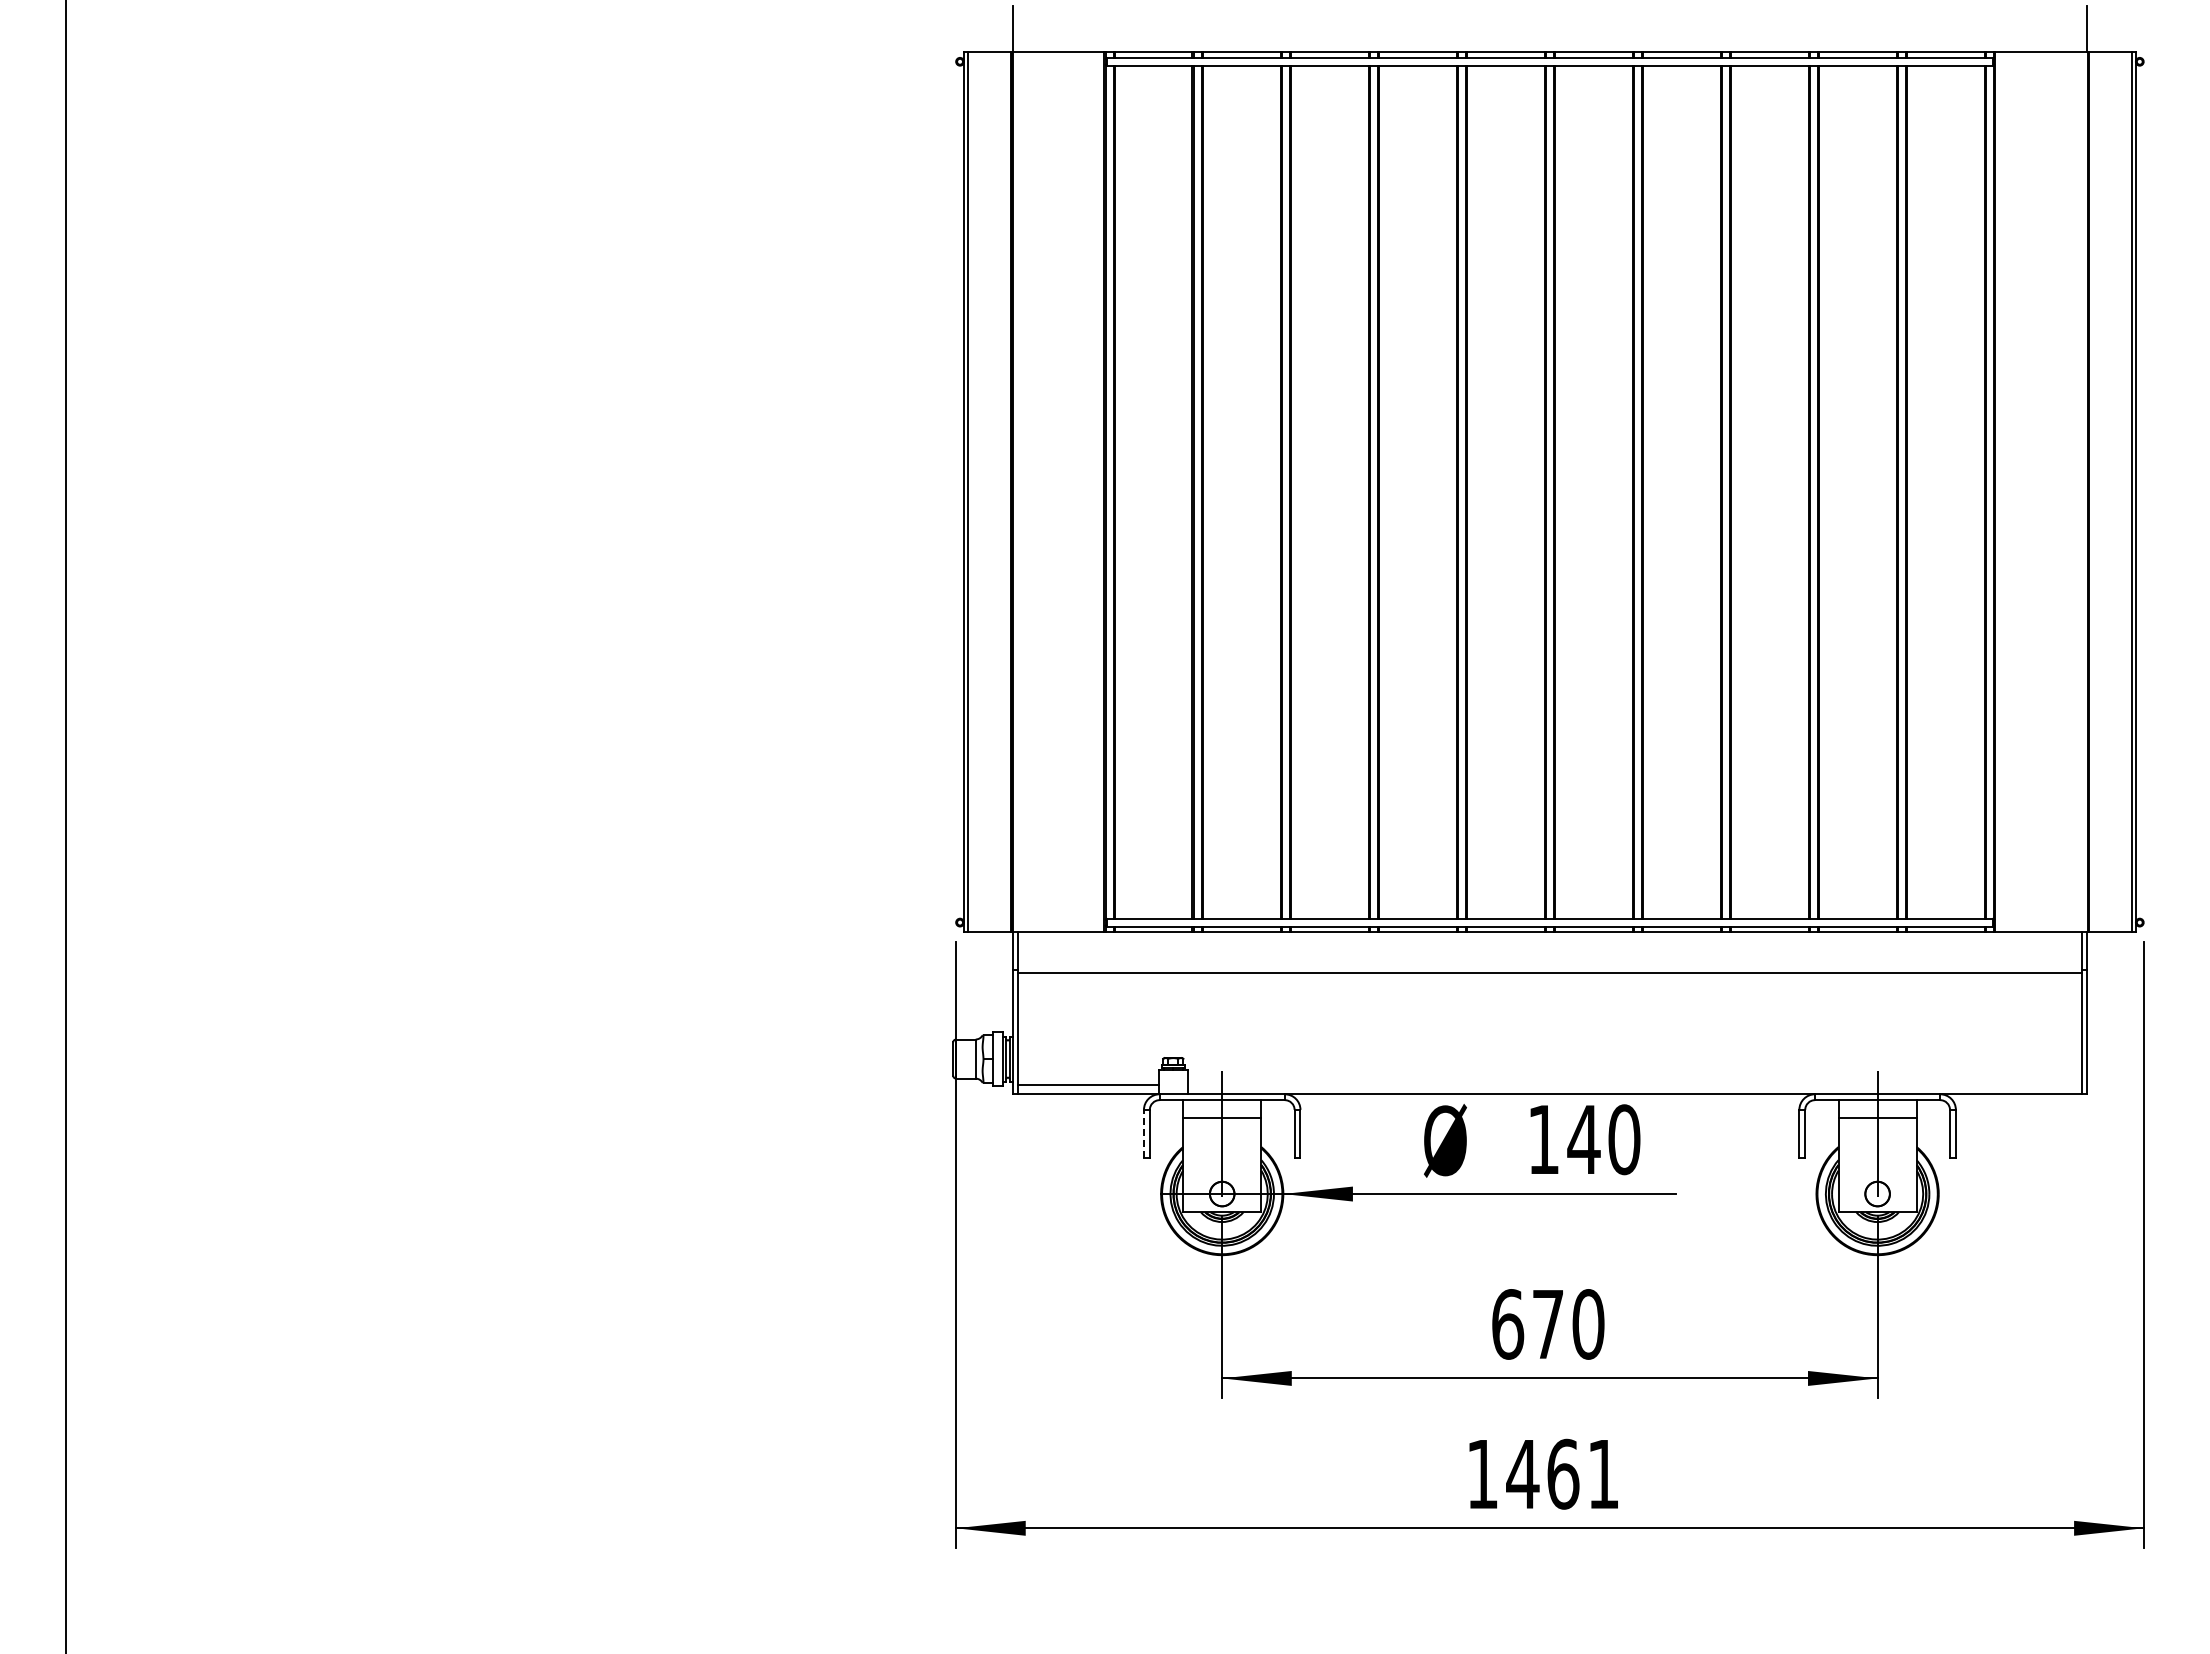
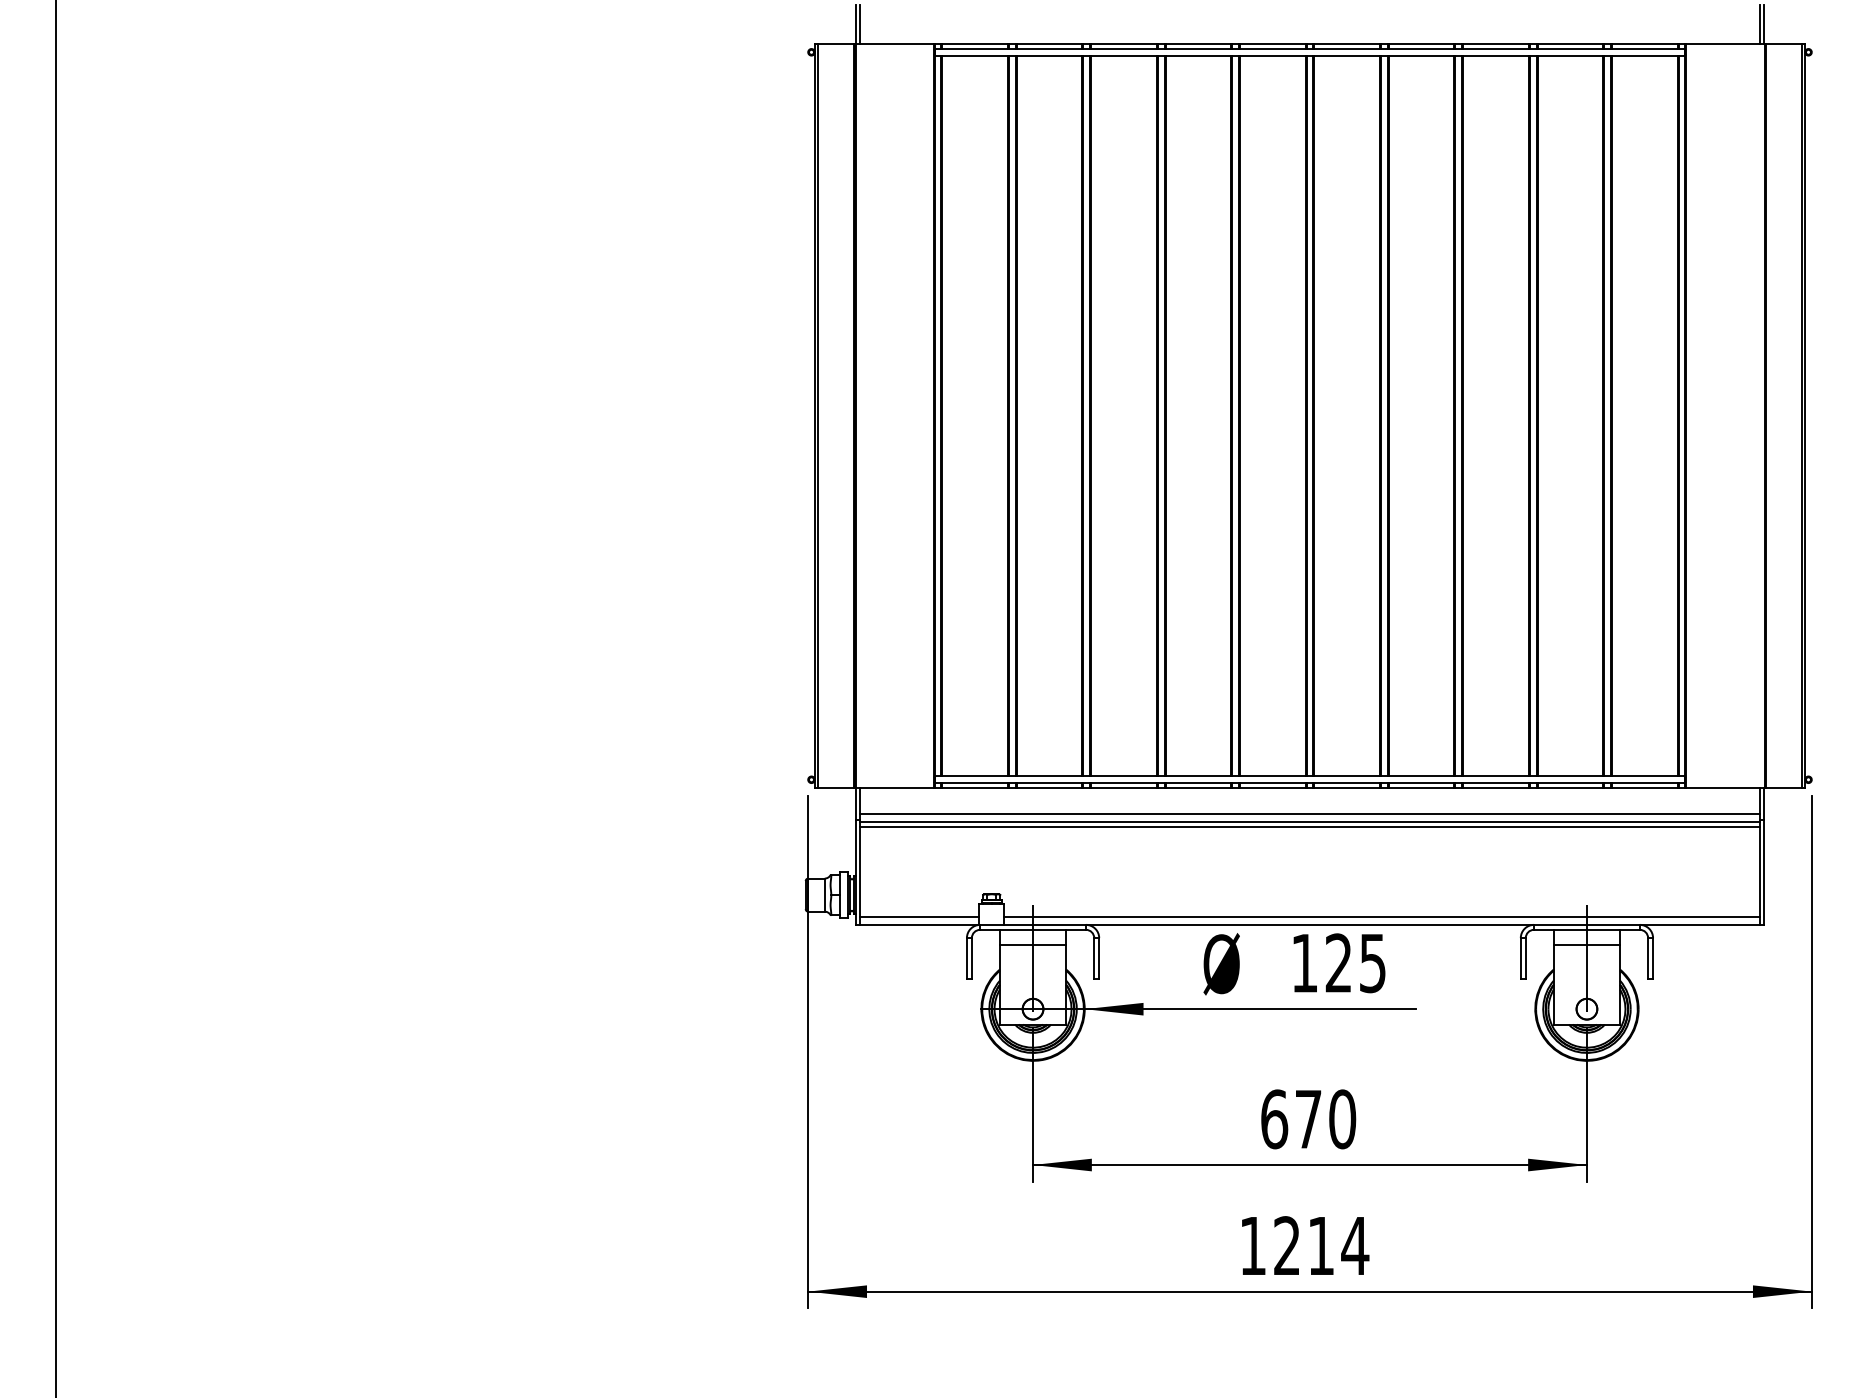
line: (1017, 28) -> (860, 24), added
line: (2082, 28) -> (1760, 24), added
line: (1549, 963) -> (1309, 814), added
line: (1549, 977) -> (1309, 826), added
line: (1634, 1084) -> (1381, 916), added
line: (1143, 1133) -> (966, 958), dashed -> solid
text: (1603, 1139) -> (1355, 963), 140 -> 125
text: (1563, 1473) -> (1321, 1245), 1461 -> 1214

